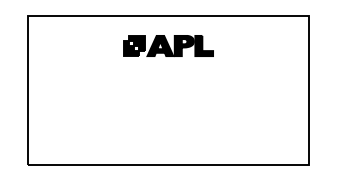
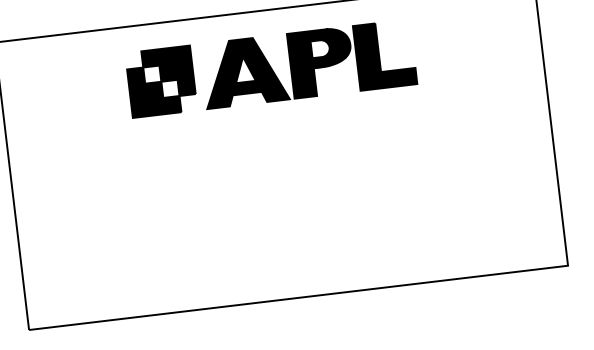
part: (168, 45) -> (271, 67), size x1.67

